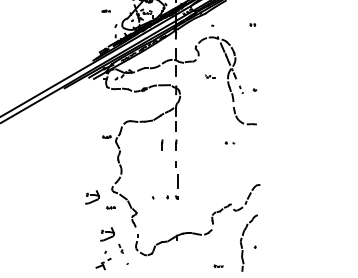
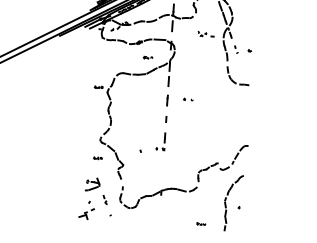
part: (209, 76) -> (205, 34), size x1.67
part: (153, 104) -> (147, 58), added
part: (229, 142) -> (187, 99), moved
part: (162, 144) -> (153, 98), removed
part: (172, 186) -> (160, 141), size x0.71
part: (92, 197) -> (80, 146), removed

